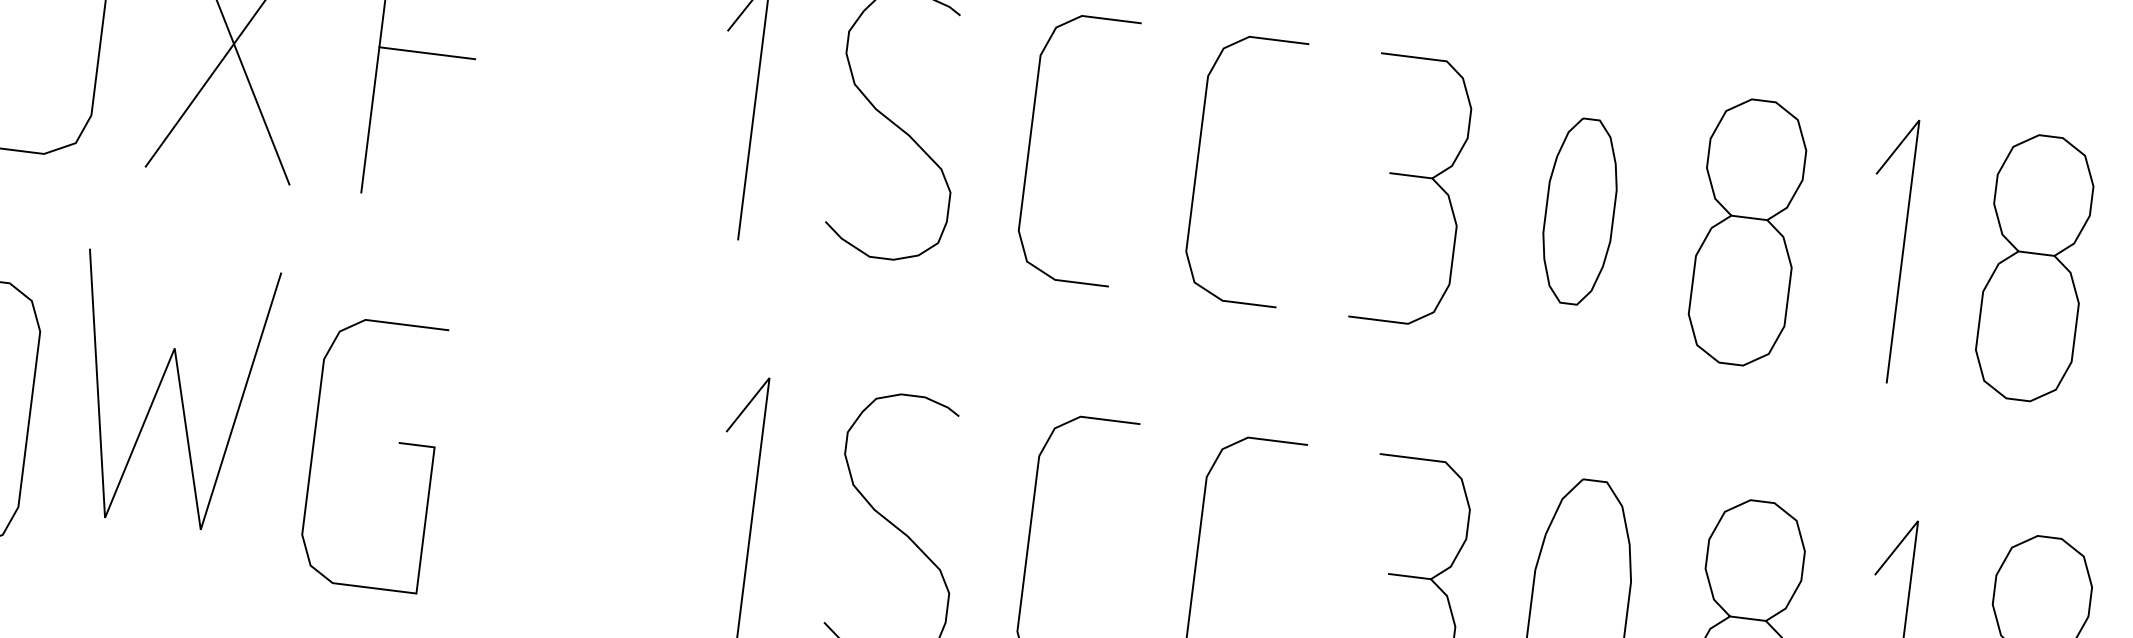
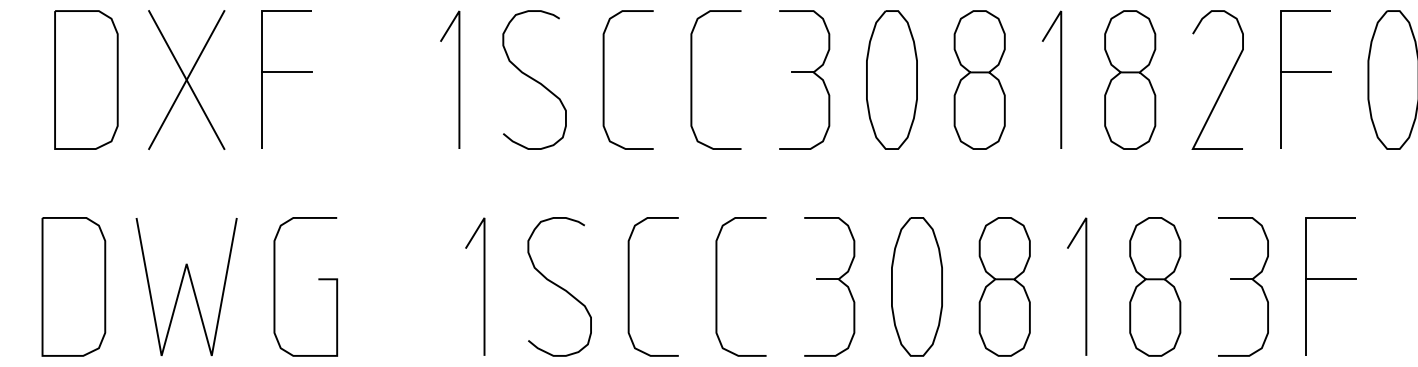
part: (1579, 210) -> (891, 79), size x1.43
line: (162, 384) -> (182, 283), moved
curve: (398, 445) -> (318, 280), moved

